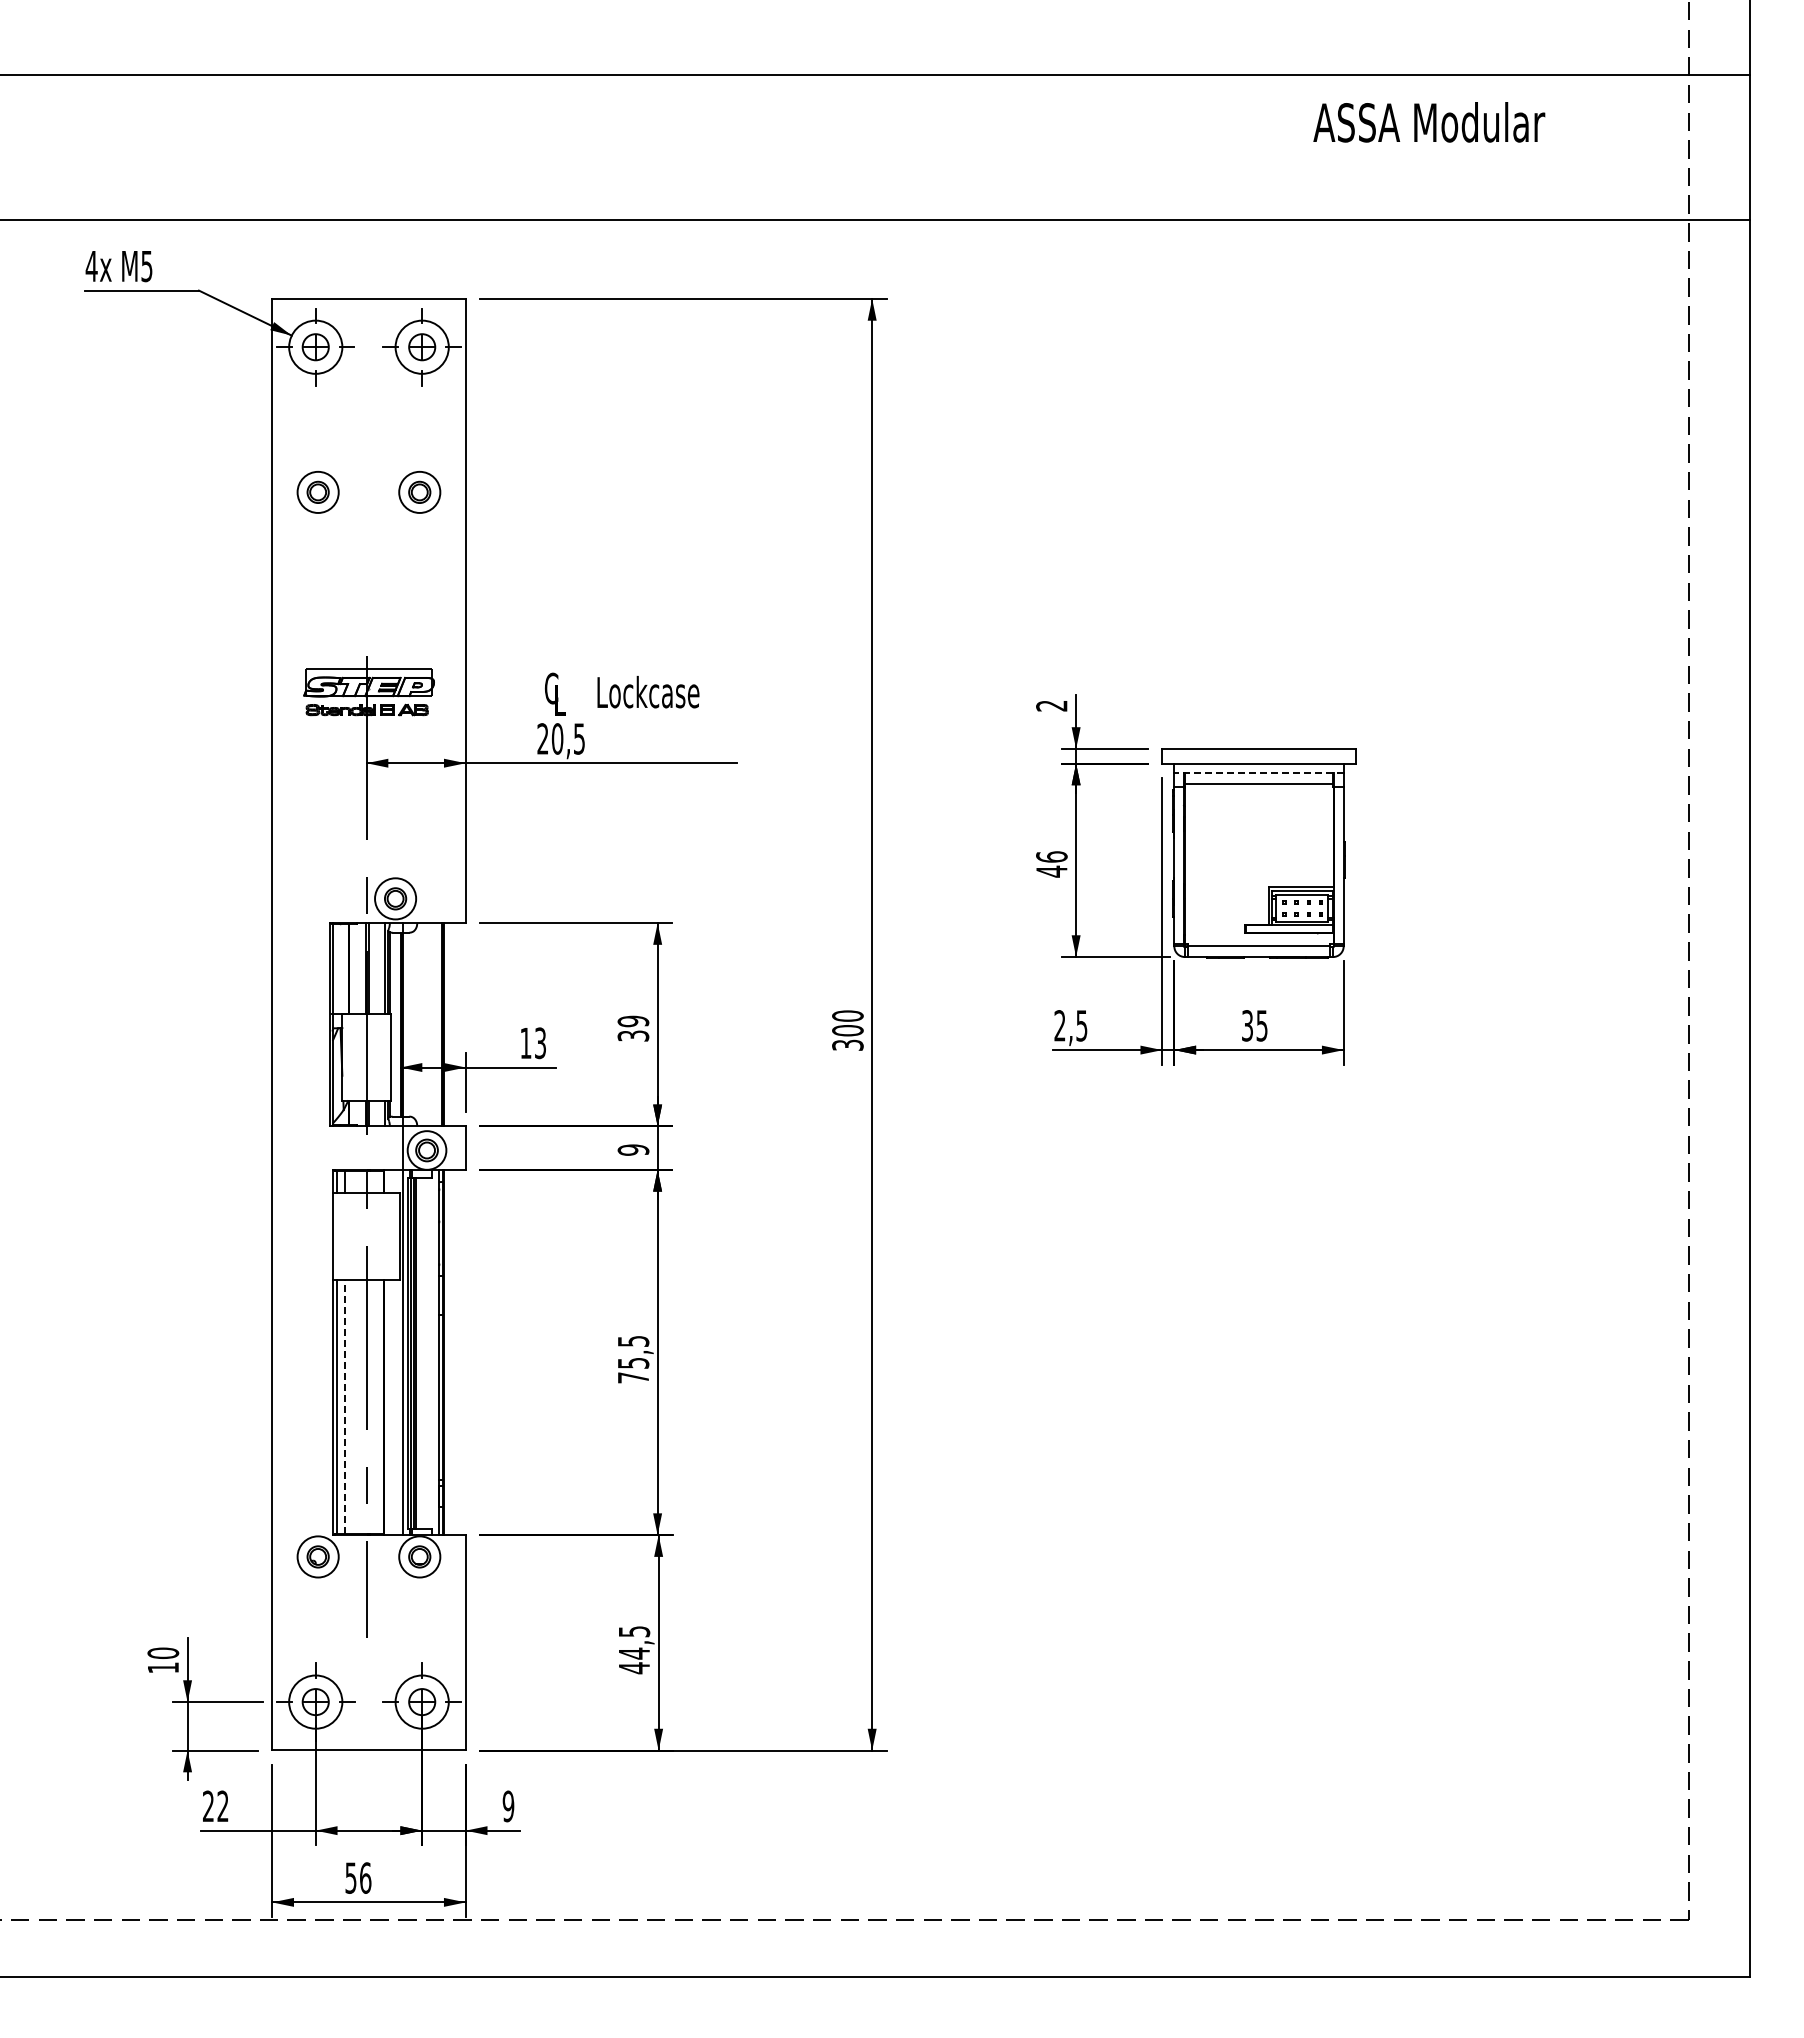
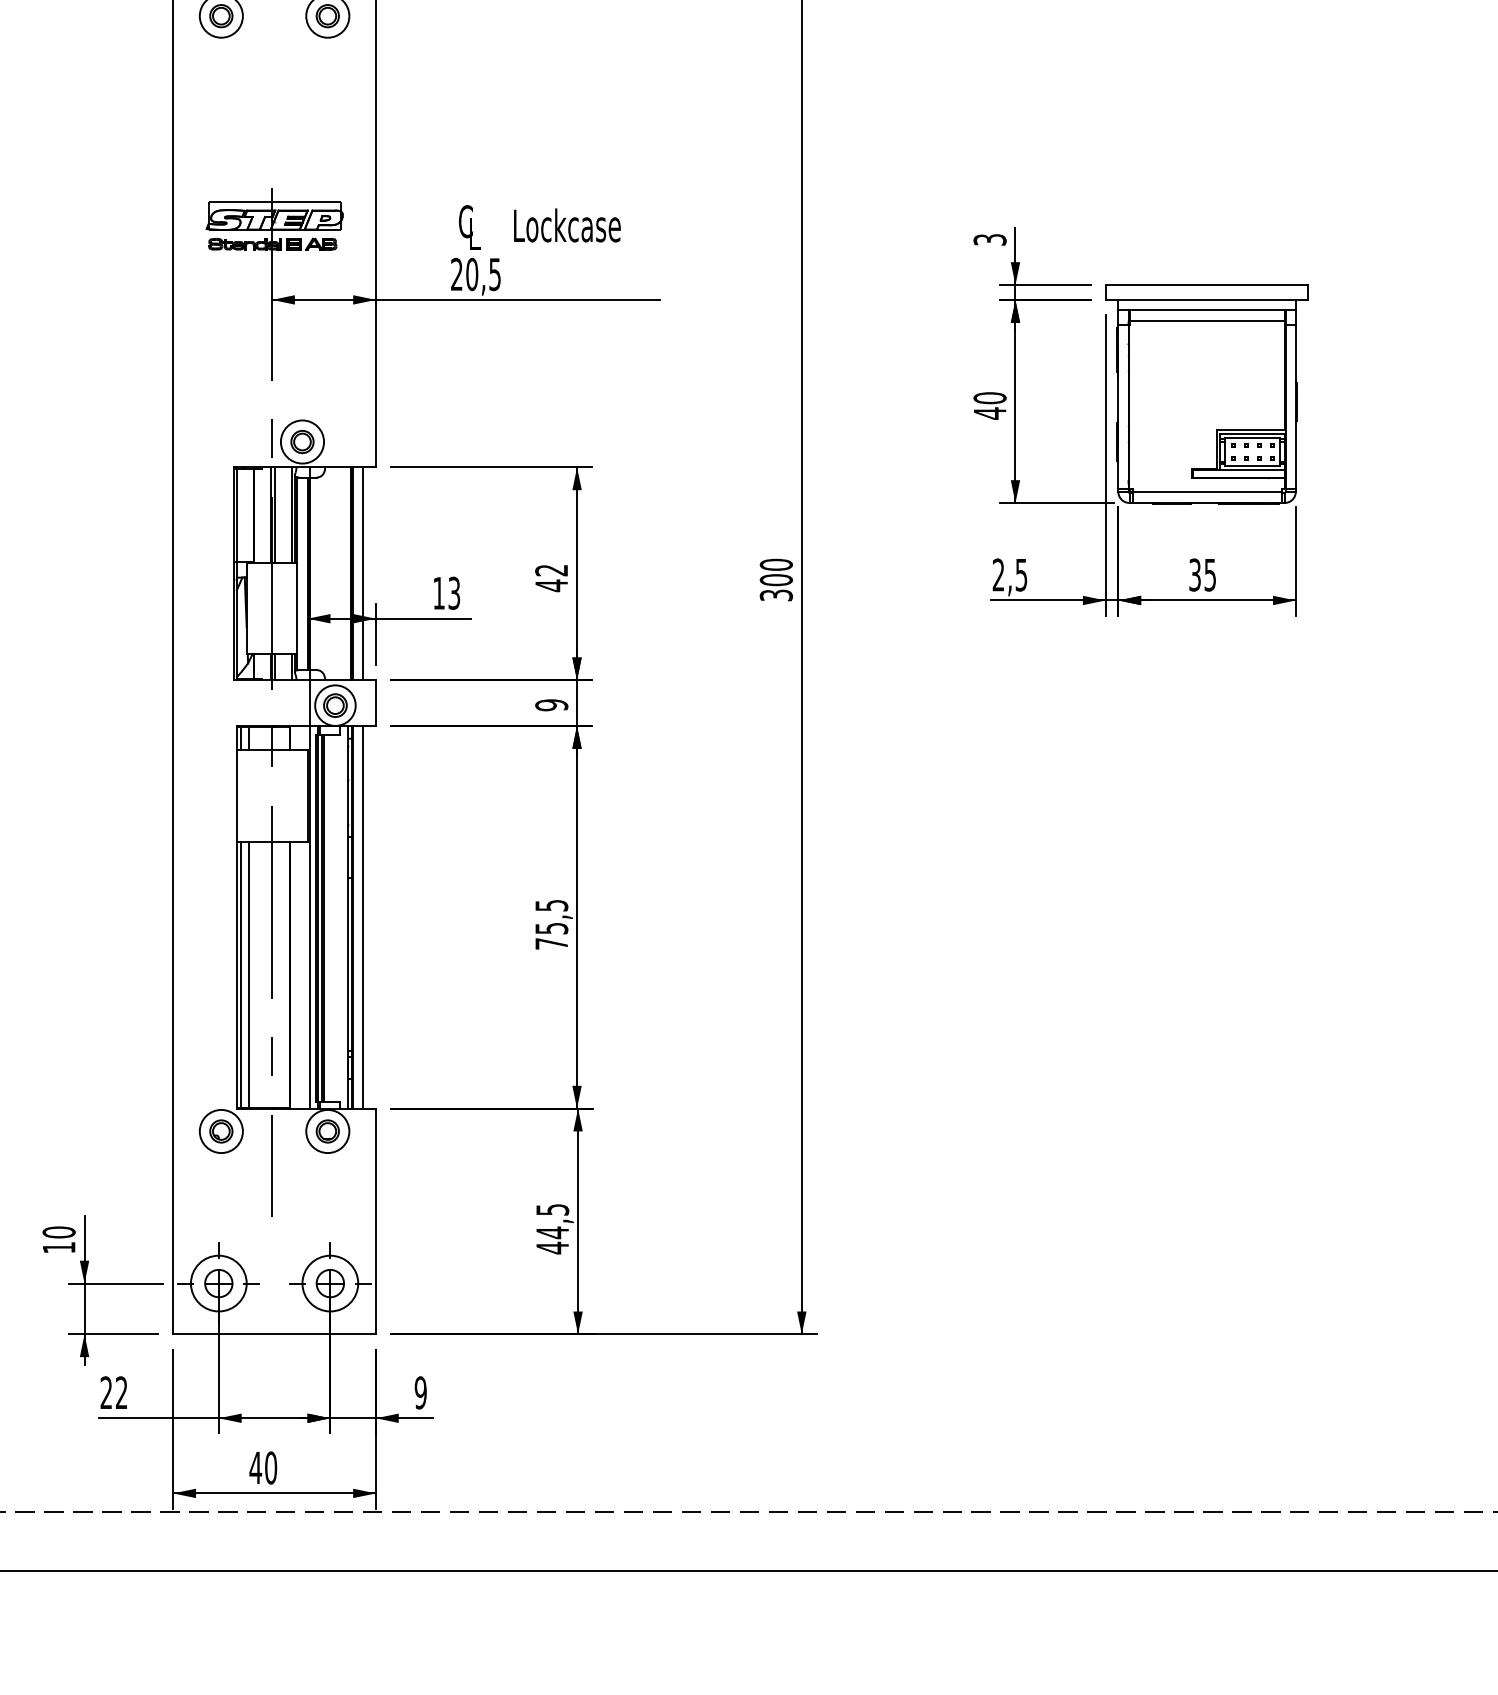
text: (1051, 705) -> (989, 239), 2 -> 3
line: (1259, 773) -> (1207, 310), dashed -> solid
text: (1051, 856) -> (989, 397), 46 -> 40
line: (453, 1024) -> (363, 573), added
text: (633, 1028) -> (551, 577), 39 -> 42
line: (453, 1352) -> (363, 917), added
line: (344, 1406) -> (248, 973), dashed -> solid
text: (358, 1877) -> (263, 1467), 56 -> 40

